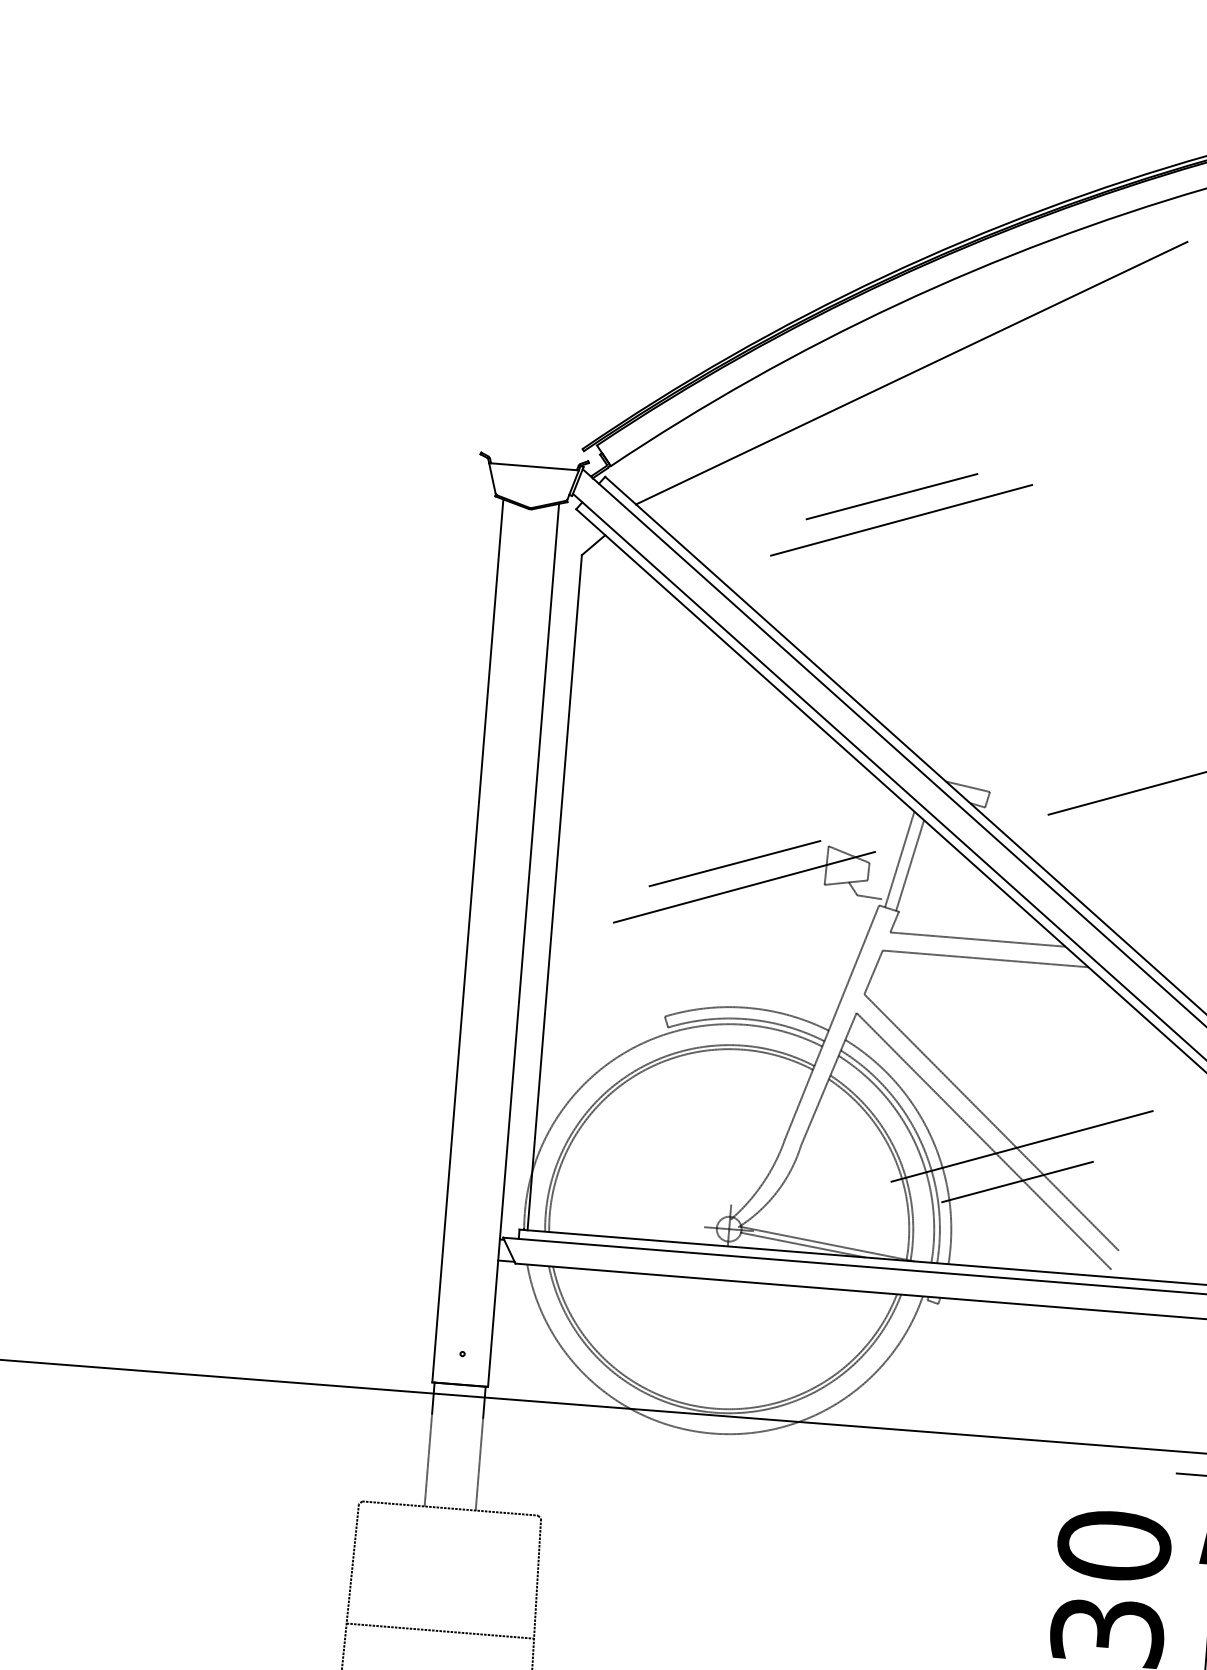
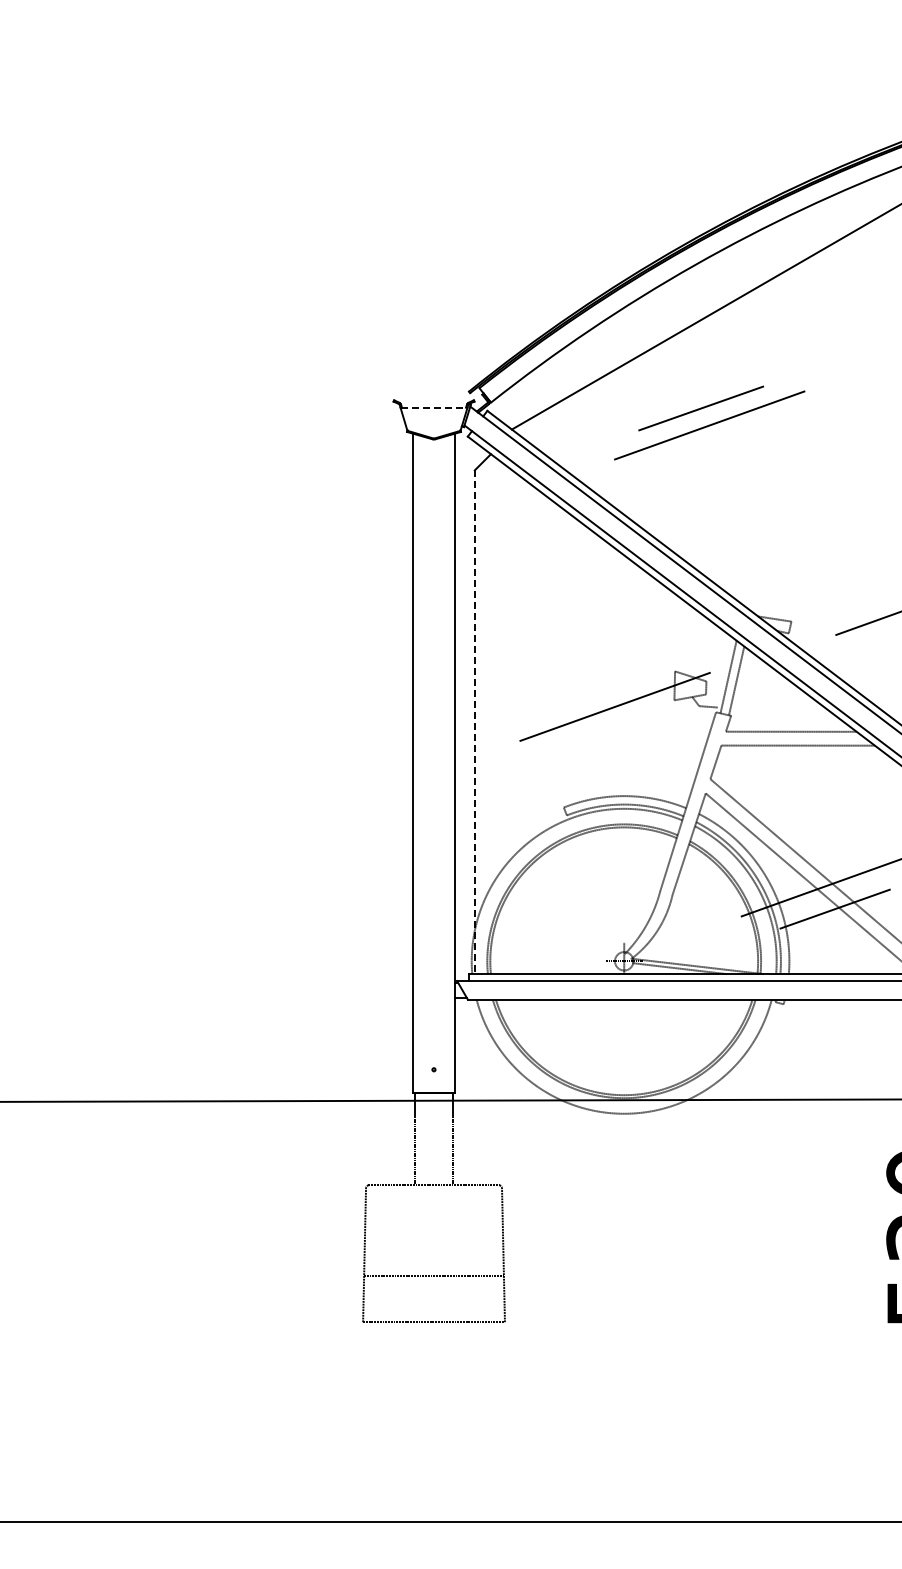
line: (534, 466) -> (434, 407), solid -> dashed
line: (734, 863) -> (606, 689), removed
line: (554, 893) -> (474, 722), solid -> dashed

